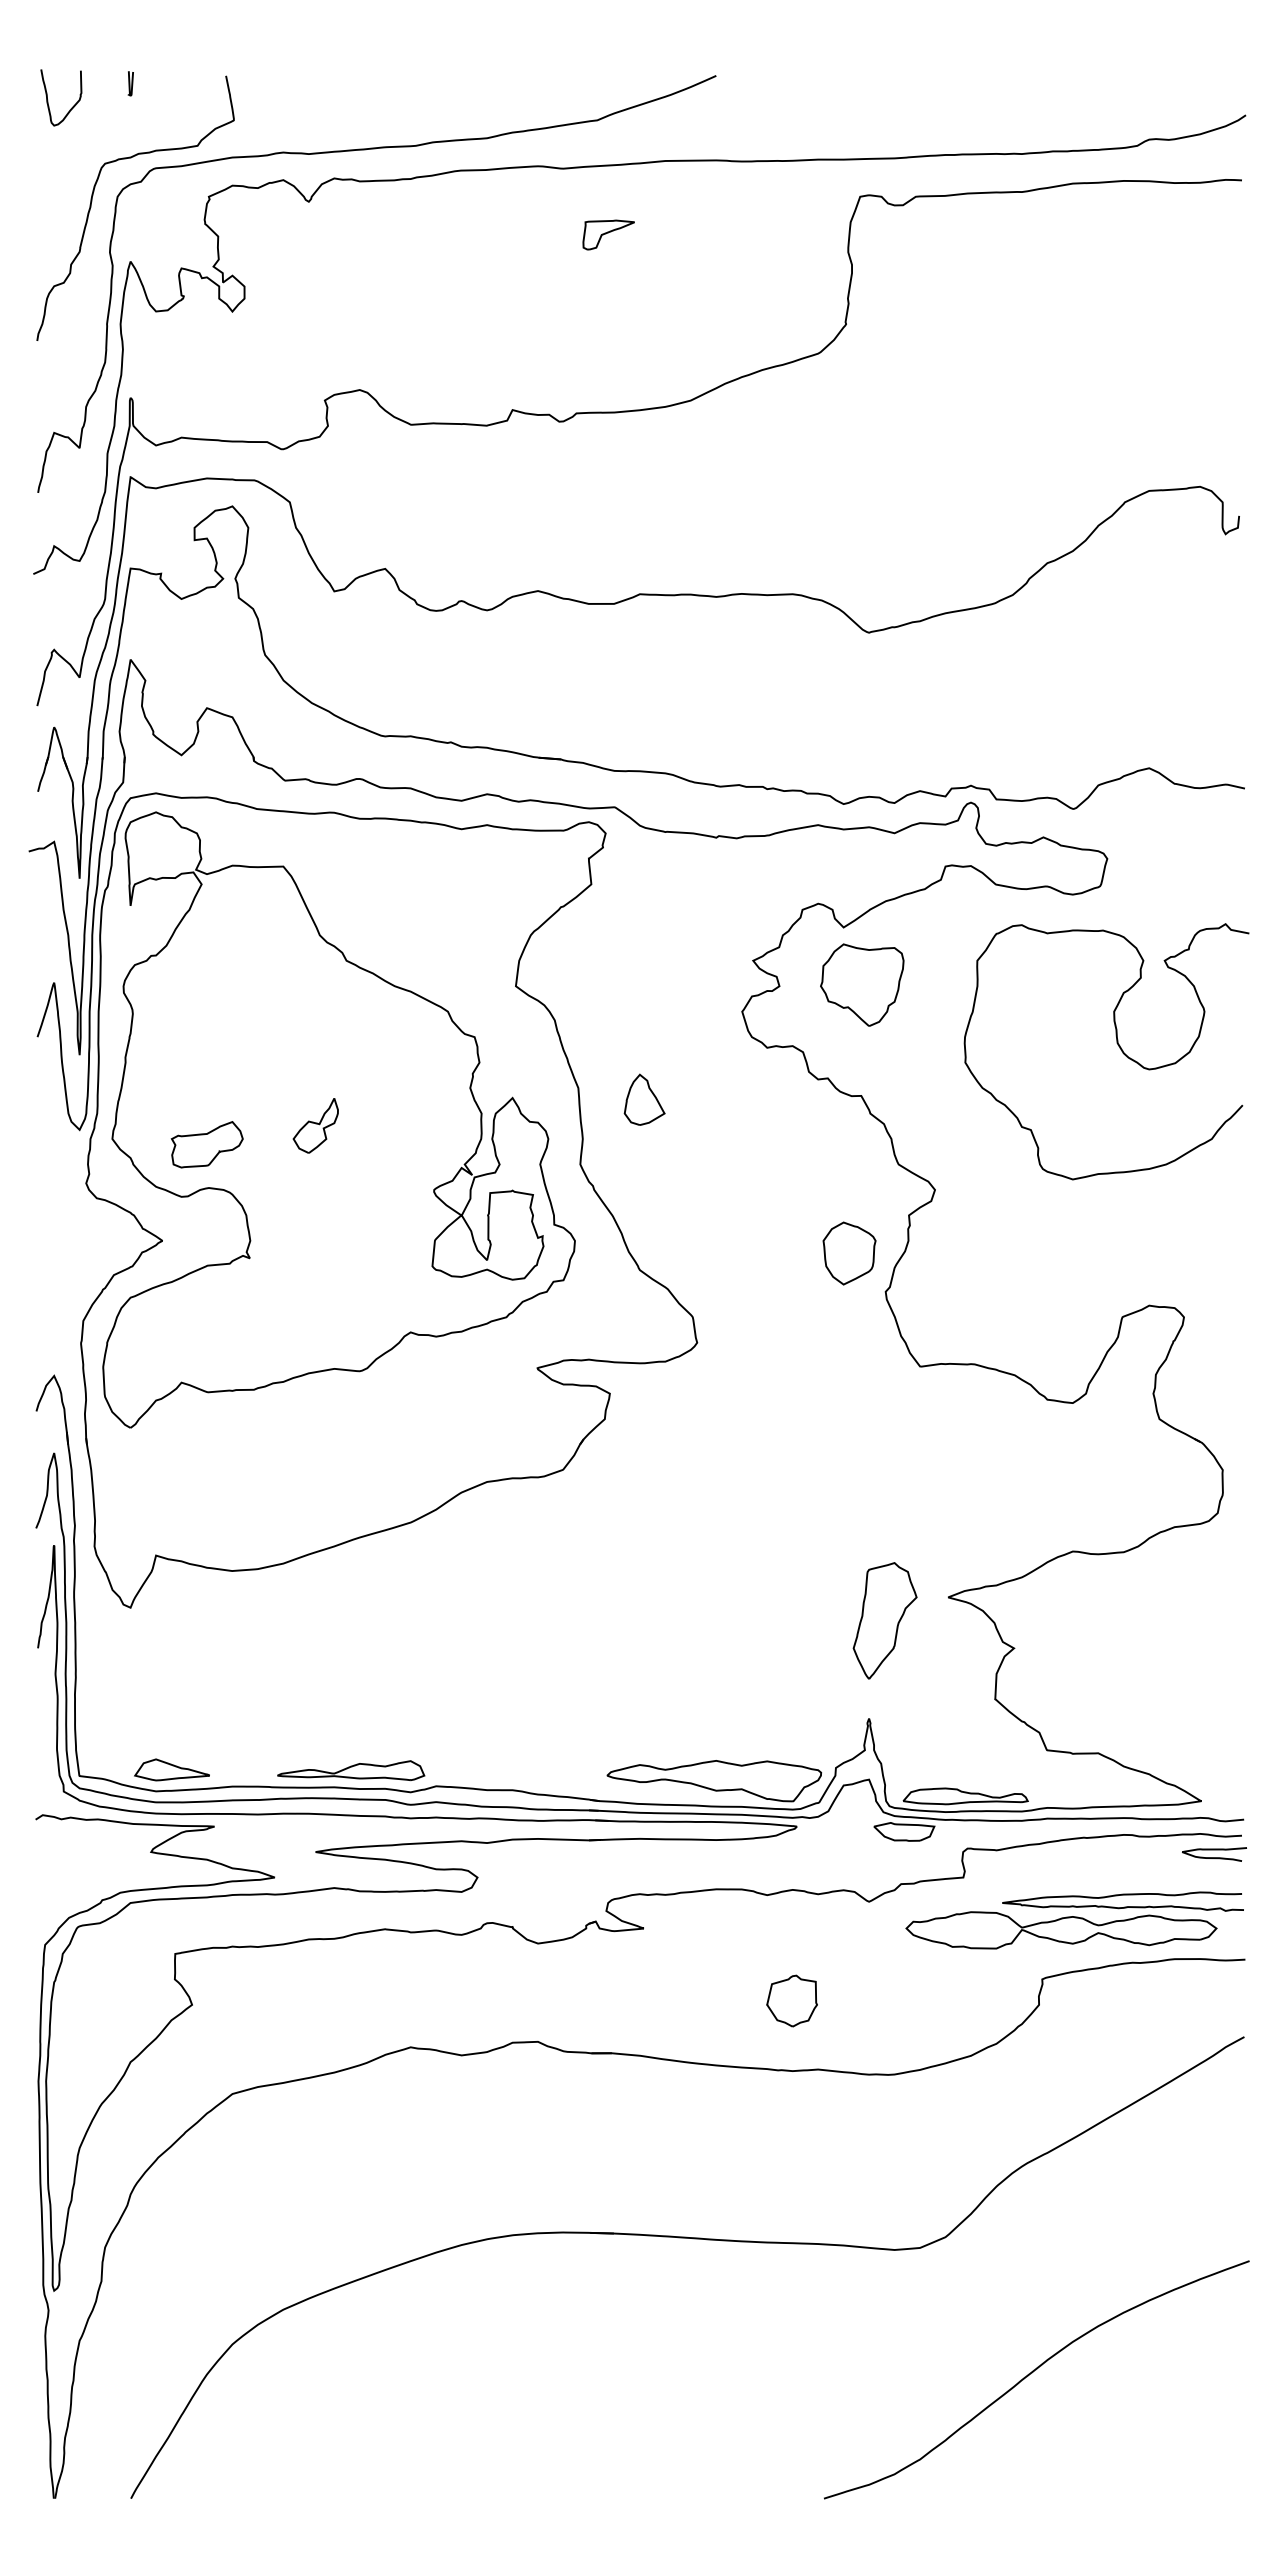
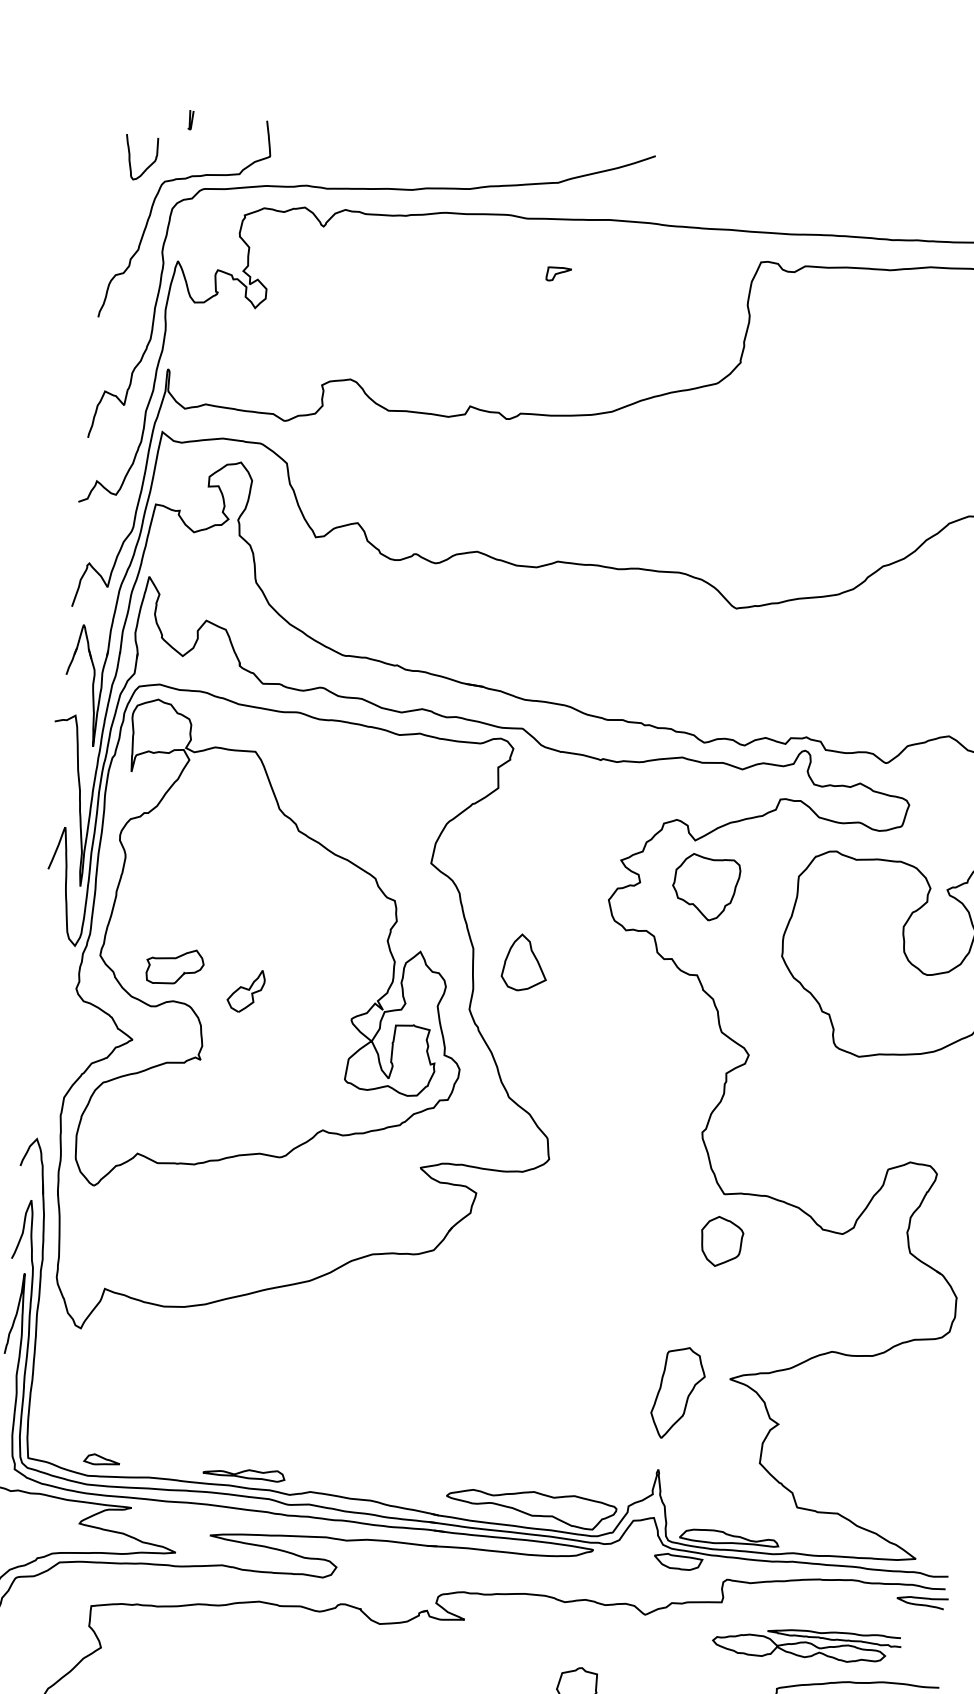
curve: (48, 100) -> (130, 159), moved
part: (608, 234) -> (558, 274), size x0.6
part: (644, 1099) -> (525, 962), size x1.4
part: (315, 1125) -> (245, 990), moved
part: (849, 1253) -> (721, 1241), moved
part: (171, 1769) -> (101, 1459), size x0.6
part: (351, 1770) -> (244, 1473), size x0.7
part: (1074, 1920) -> (806, 1644), size x0.7

